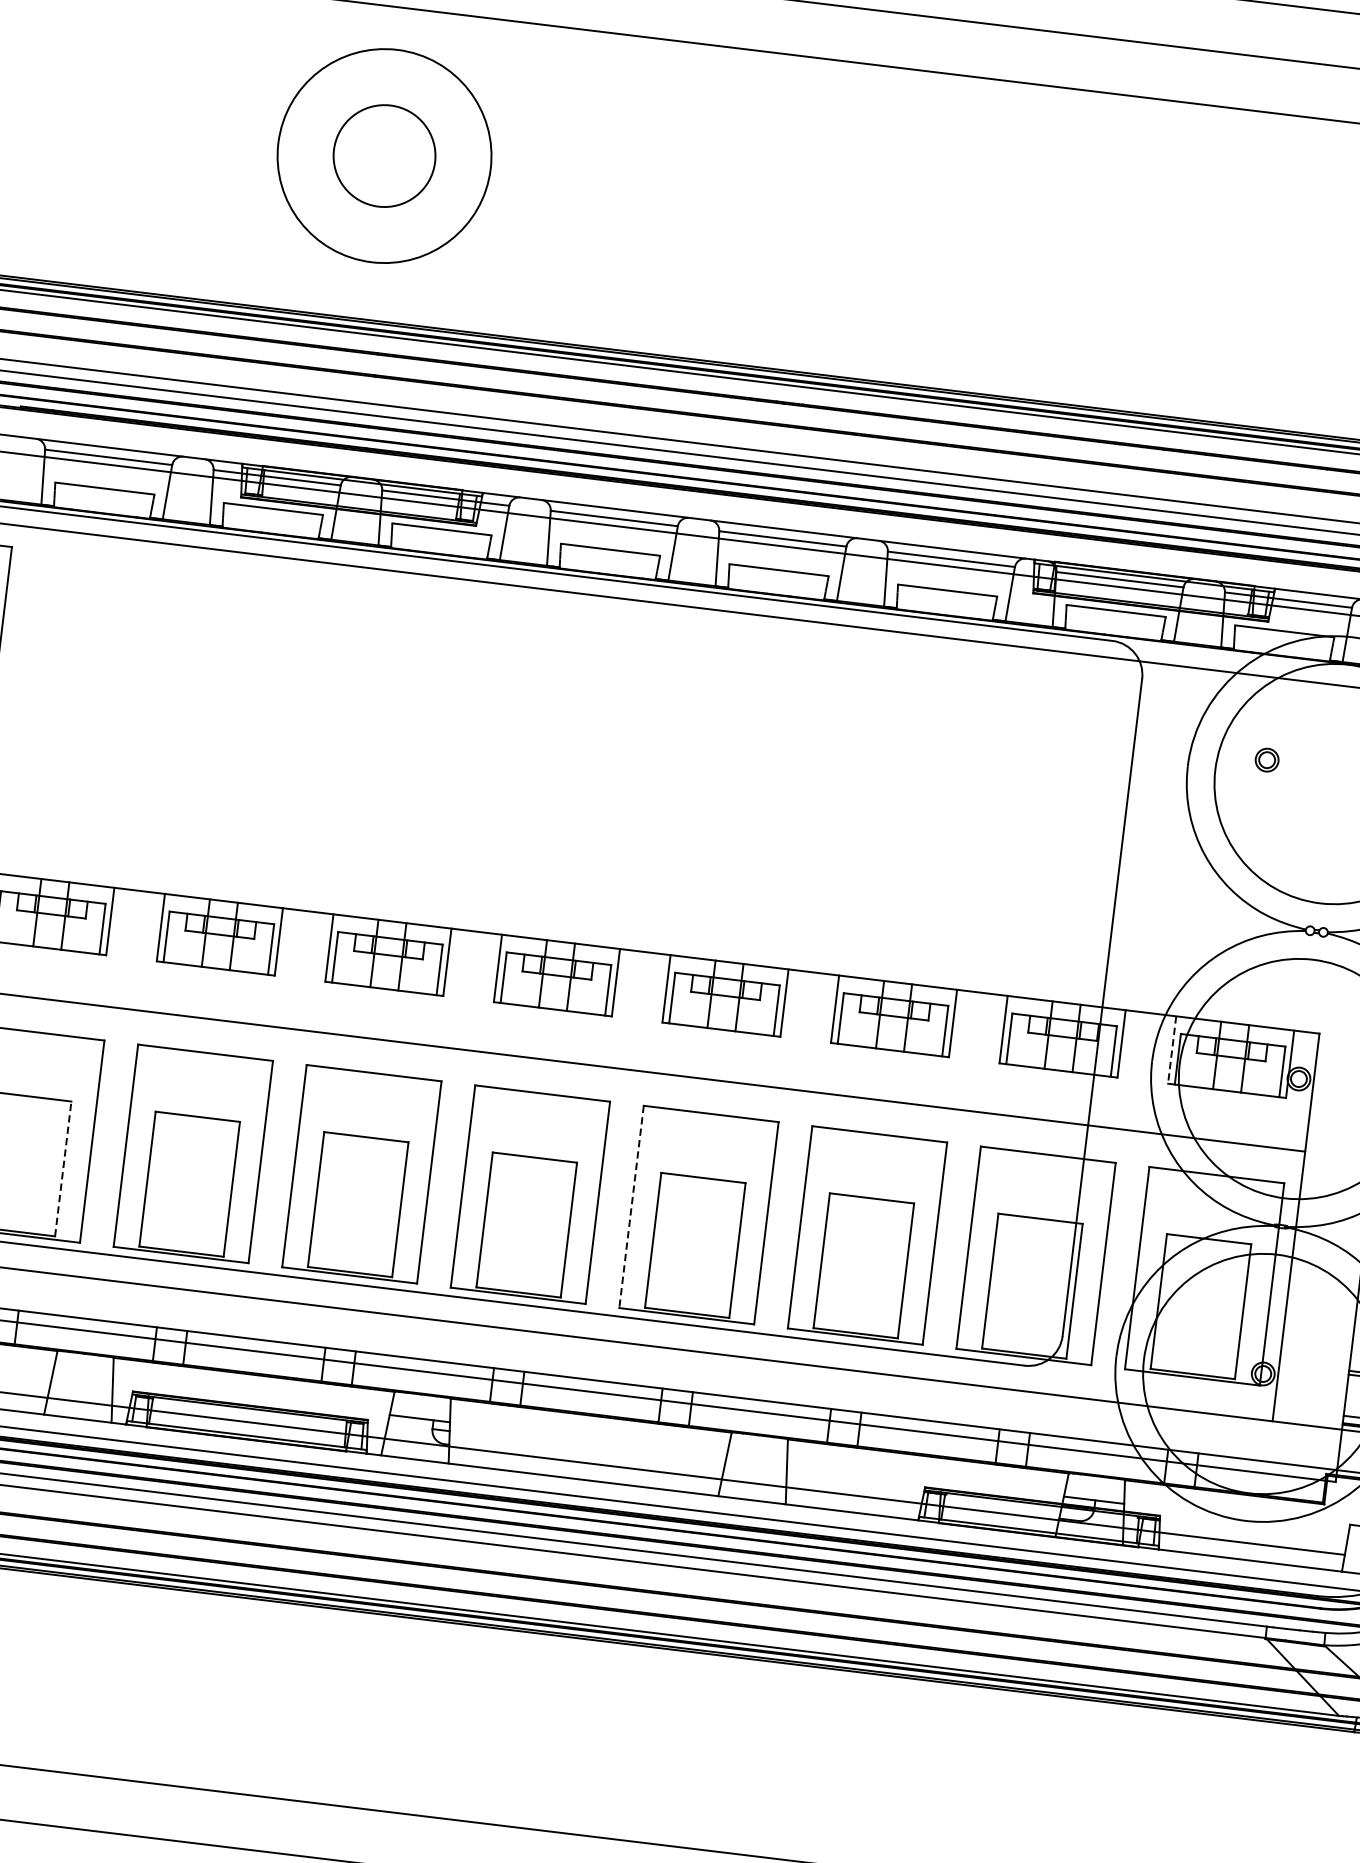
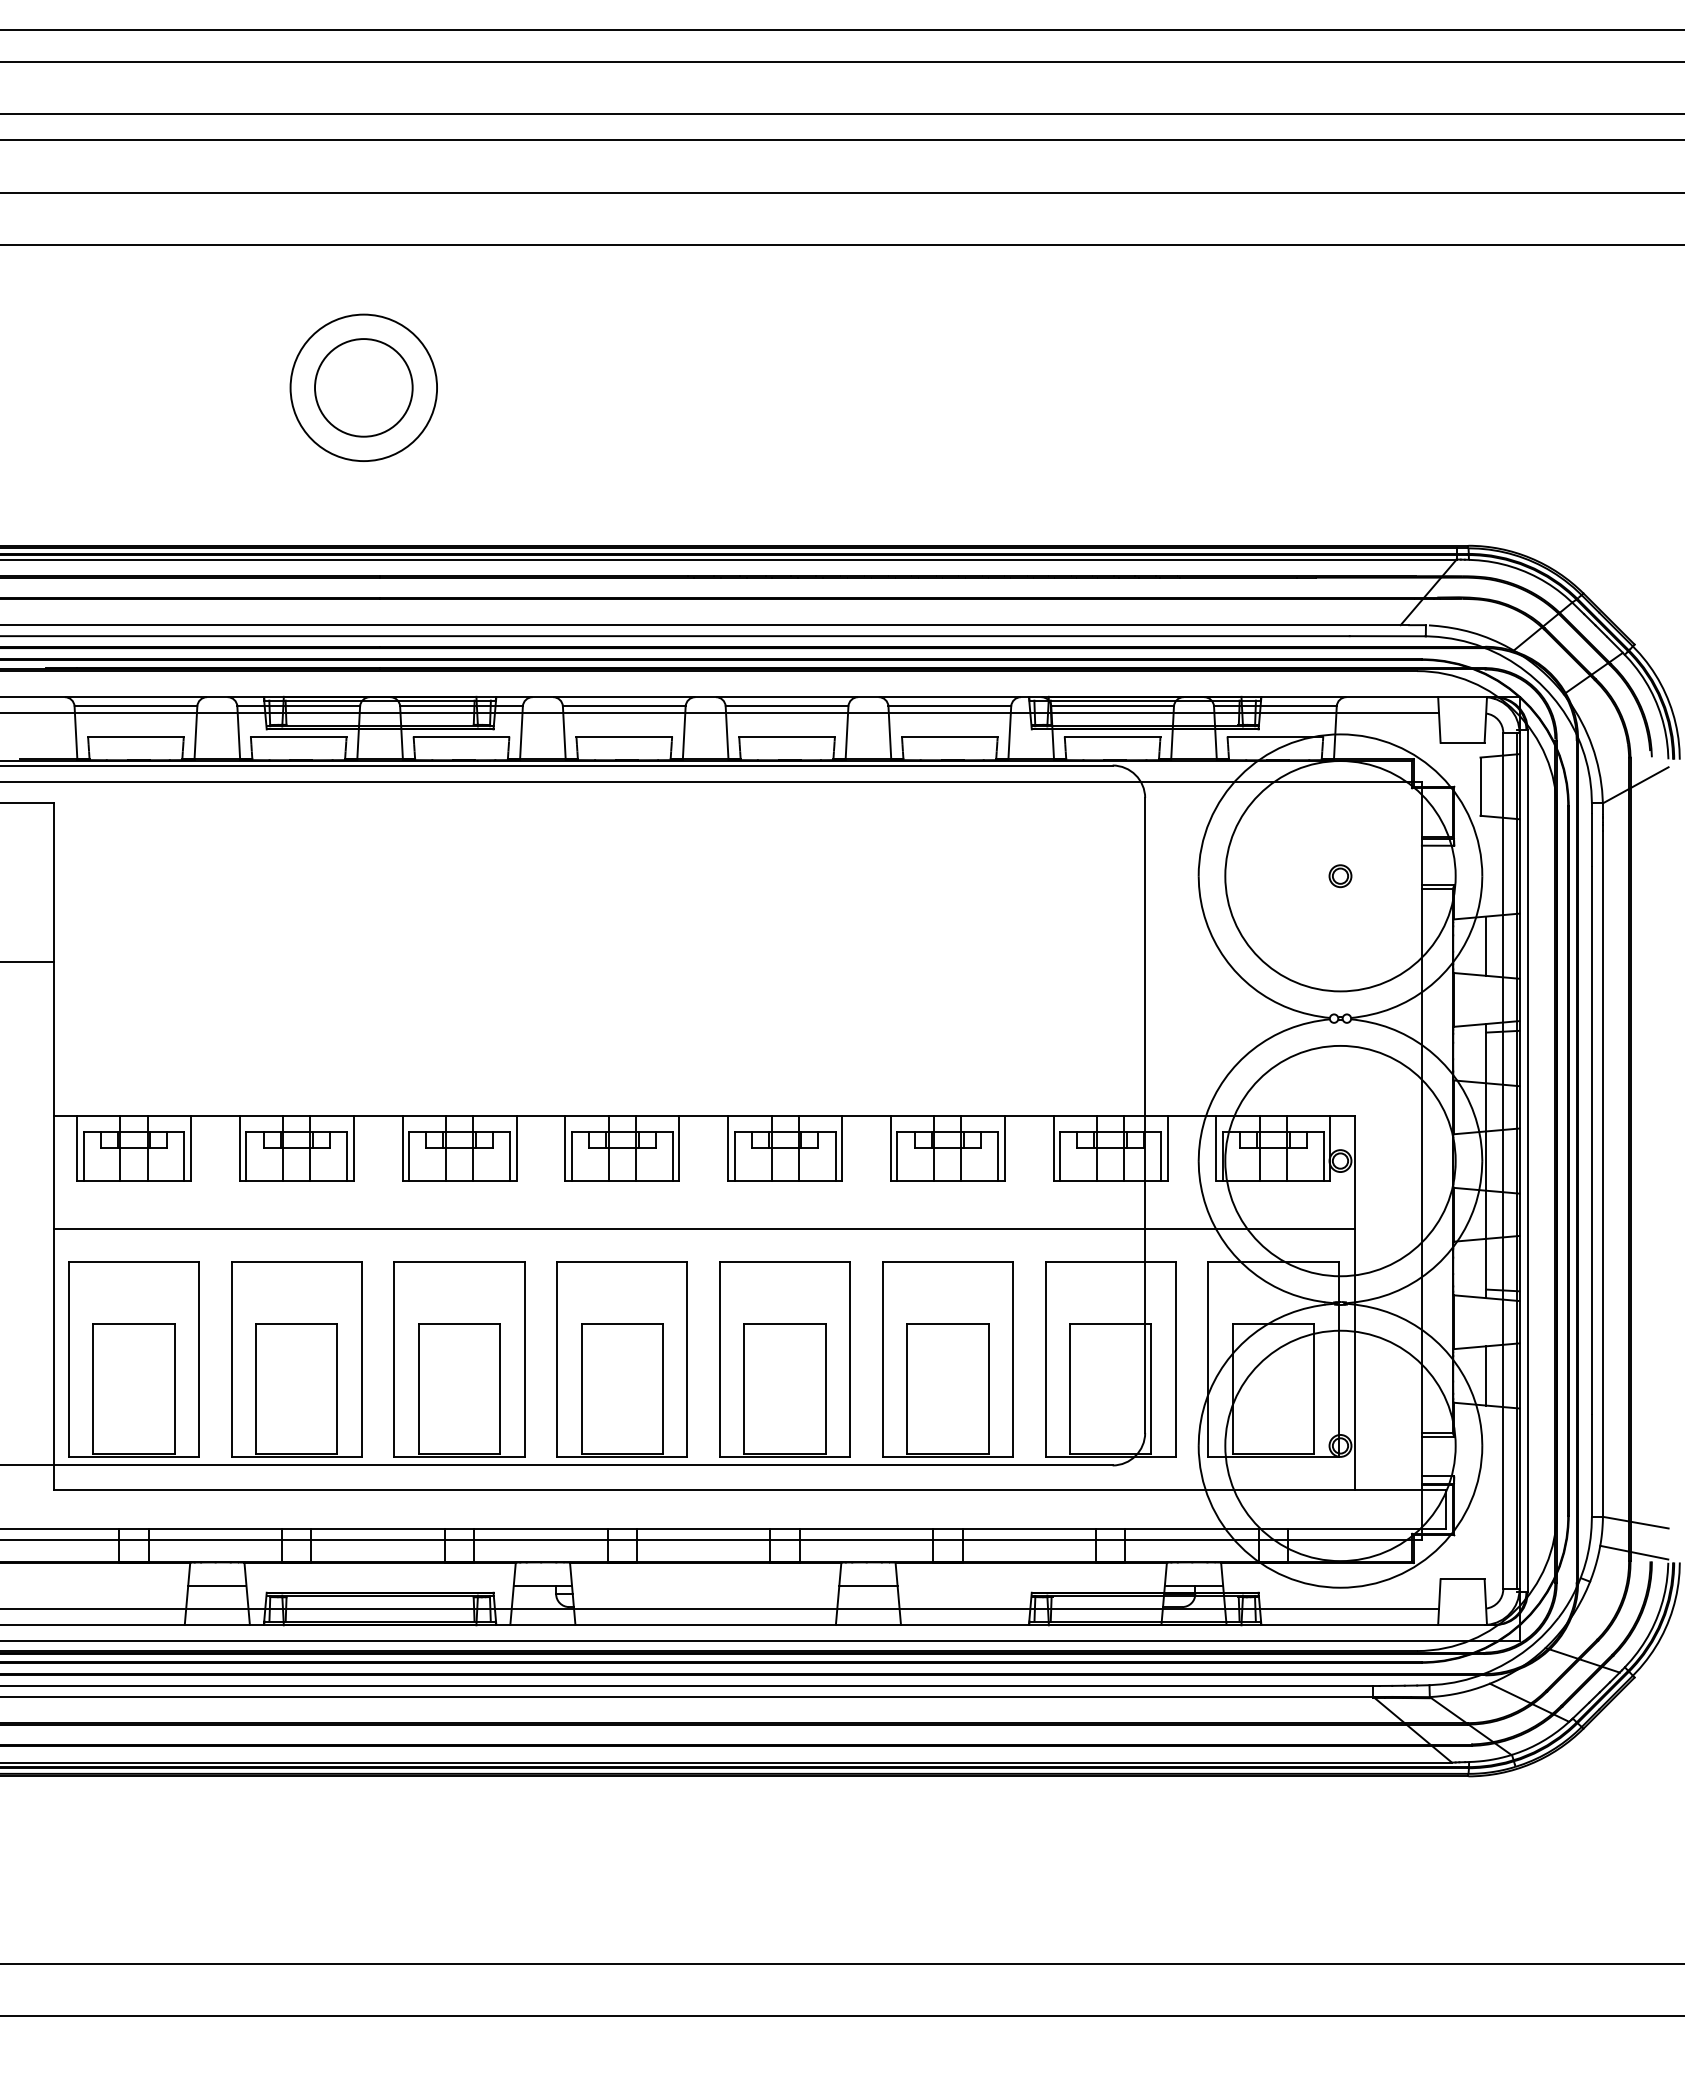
circle: (384, 155) -> (363, 387), size x0.71
part: (1267, 760) -> (1340, 876), moved
line: (1172, 1050) -> (1216, 1148), dashed -> solid
line: (63, 1168) -> (174, 1388), dashed -> solid
line: (632, 1206) -> (720, 1359), dashed -> solid
line: (82, 1377) -> (217, 1585), added
line: (757, 1459) -> (868, 1585), added

